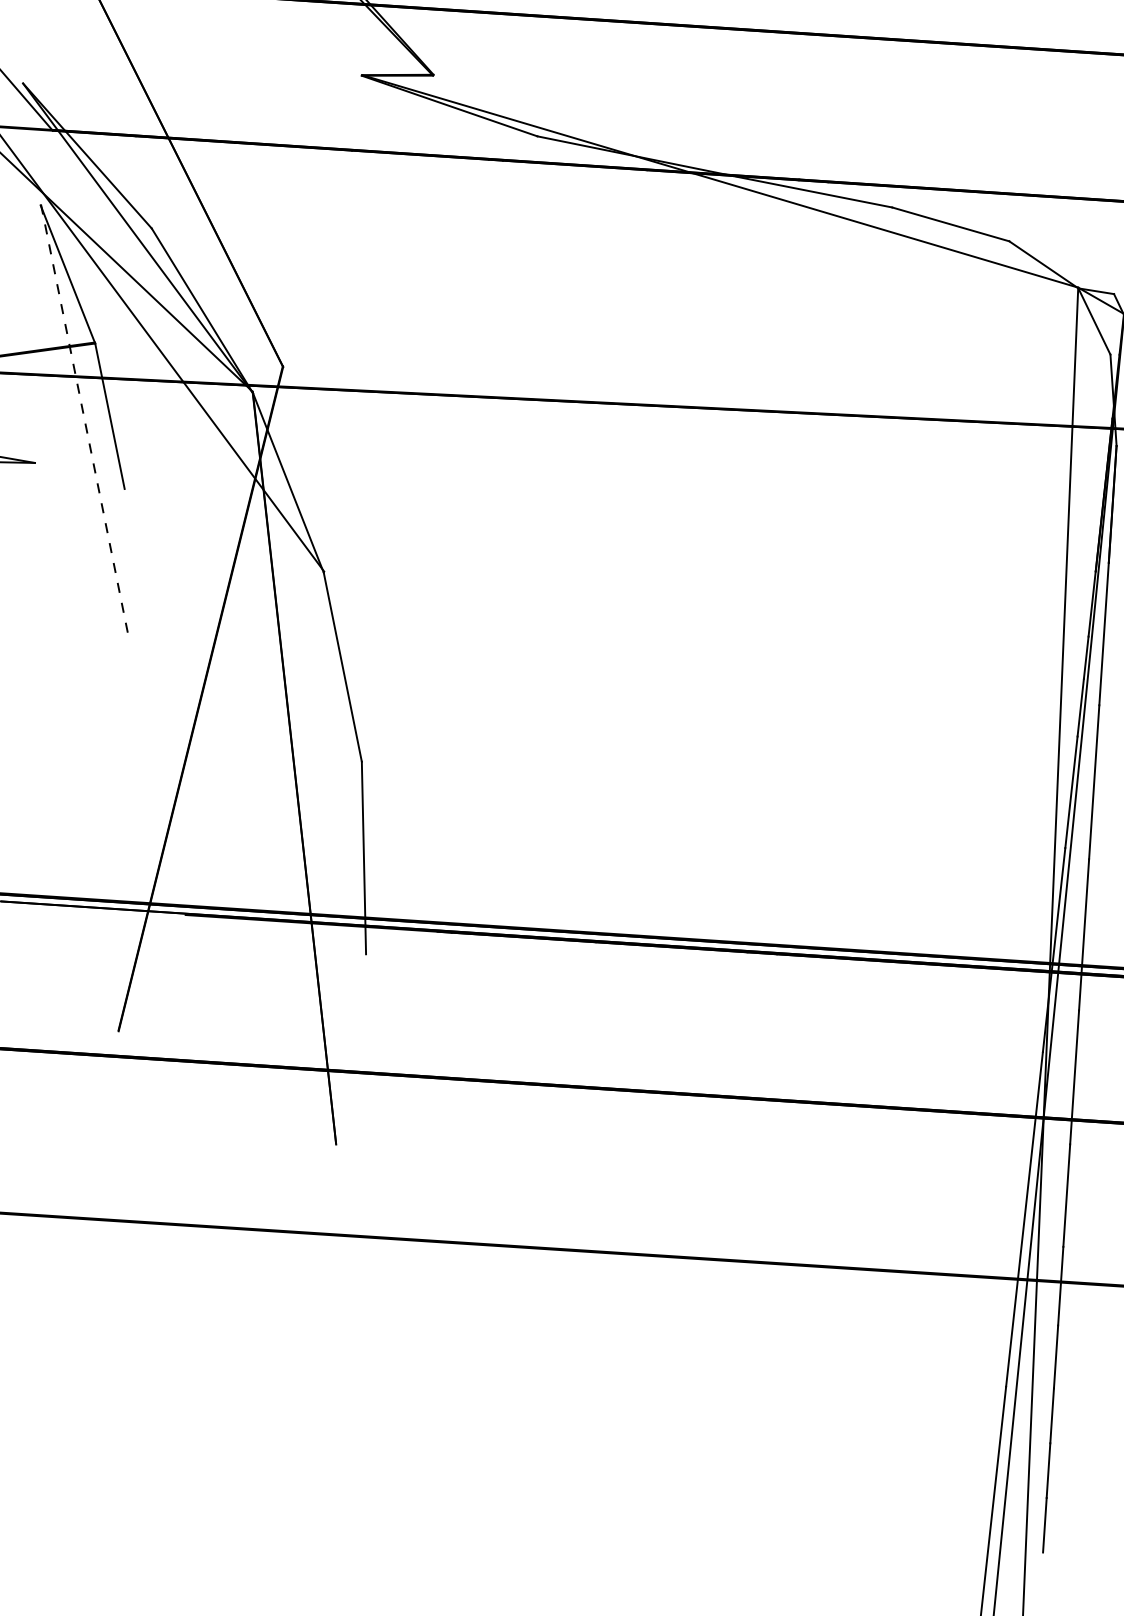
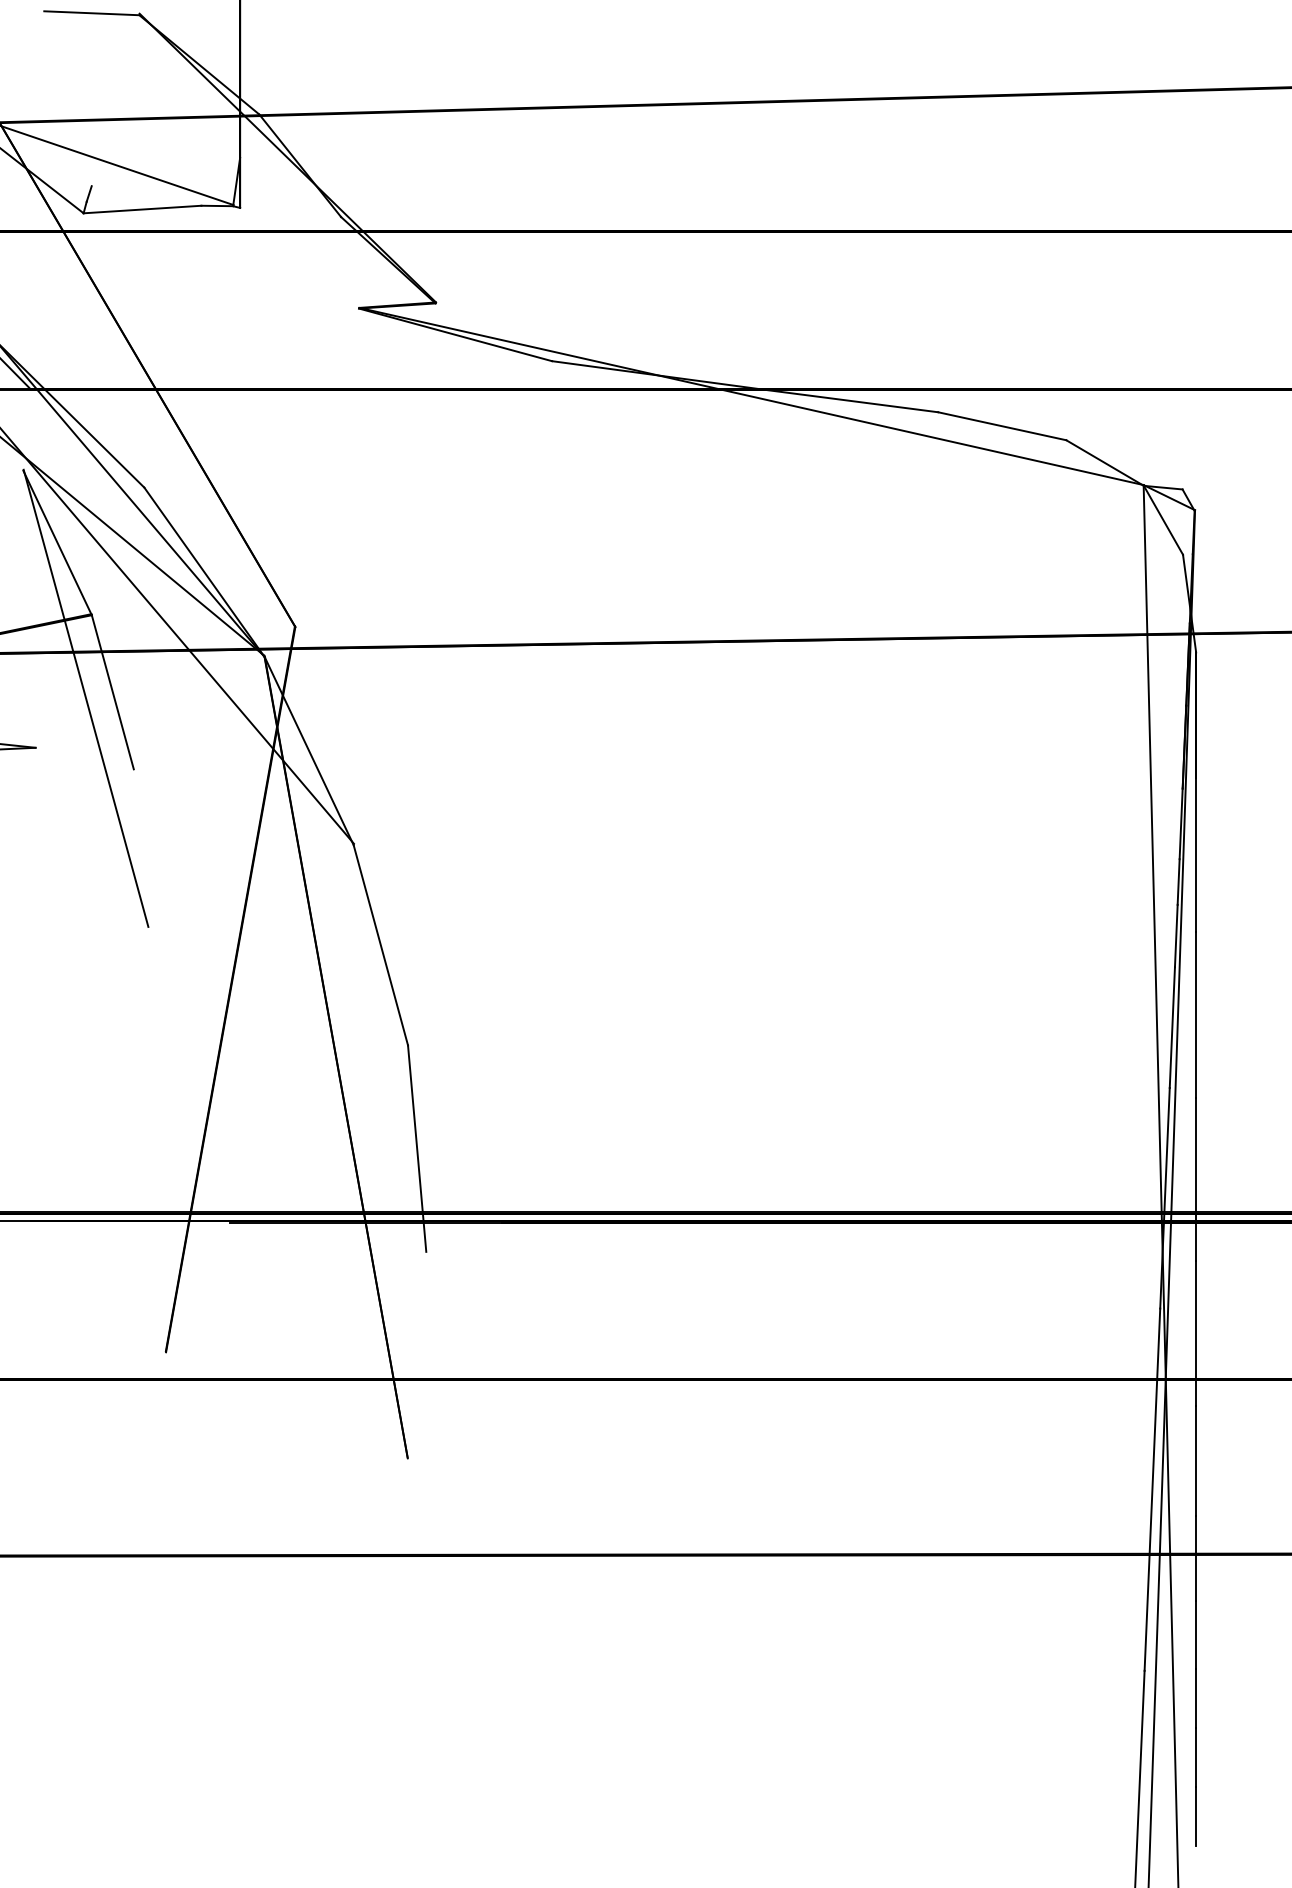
line: (85, 420) -> (86, 698), dashed -> solid

